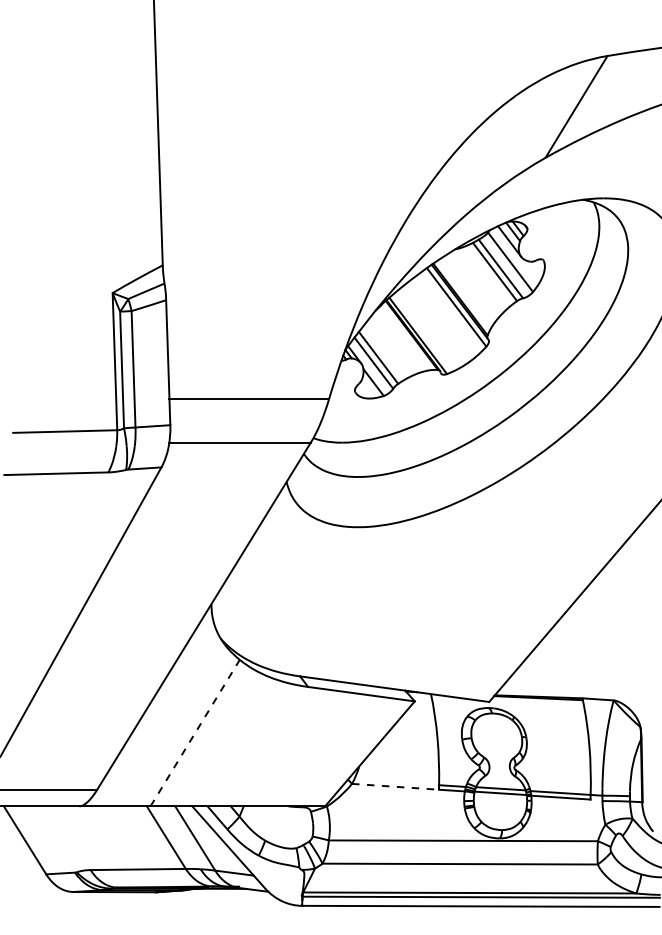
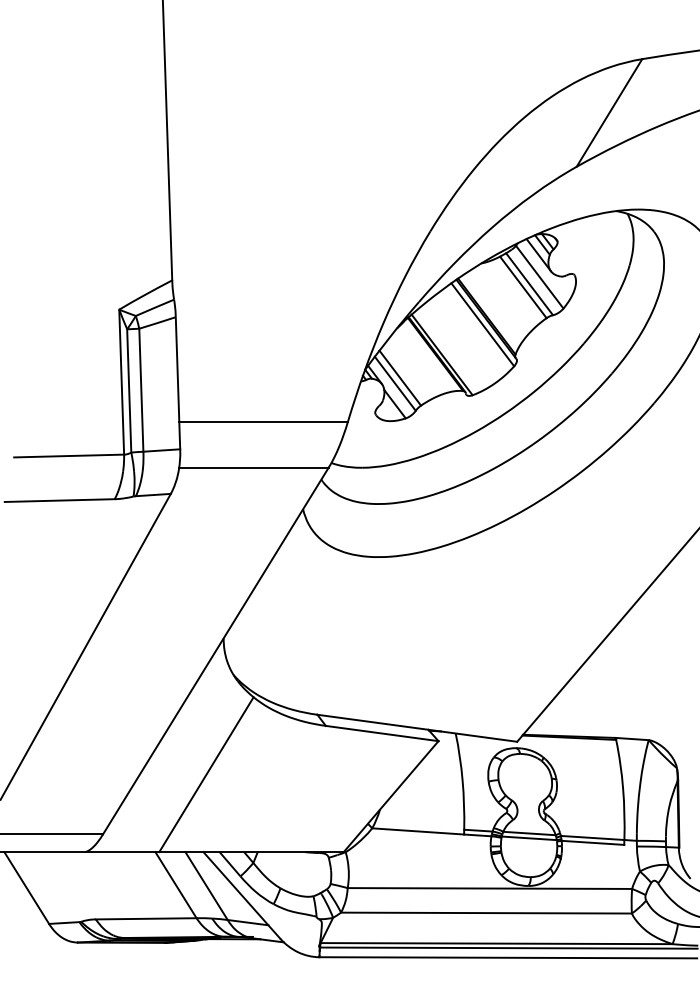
line: (195, 732) -> (206, 774), dashed -> solid
line: (395, 786) -> (418, 831), dashed -> solid

